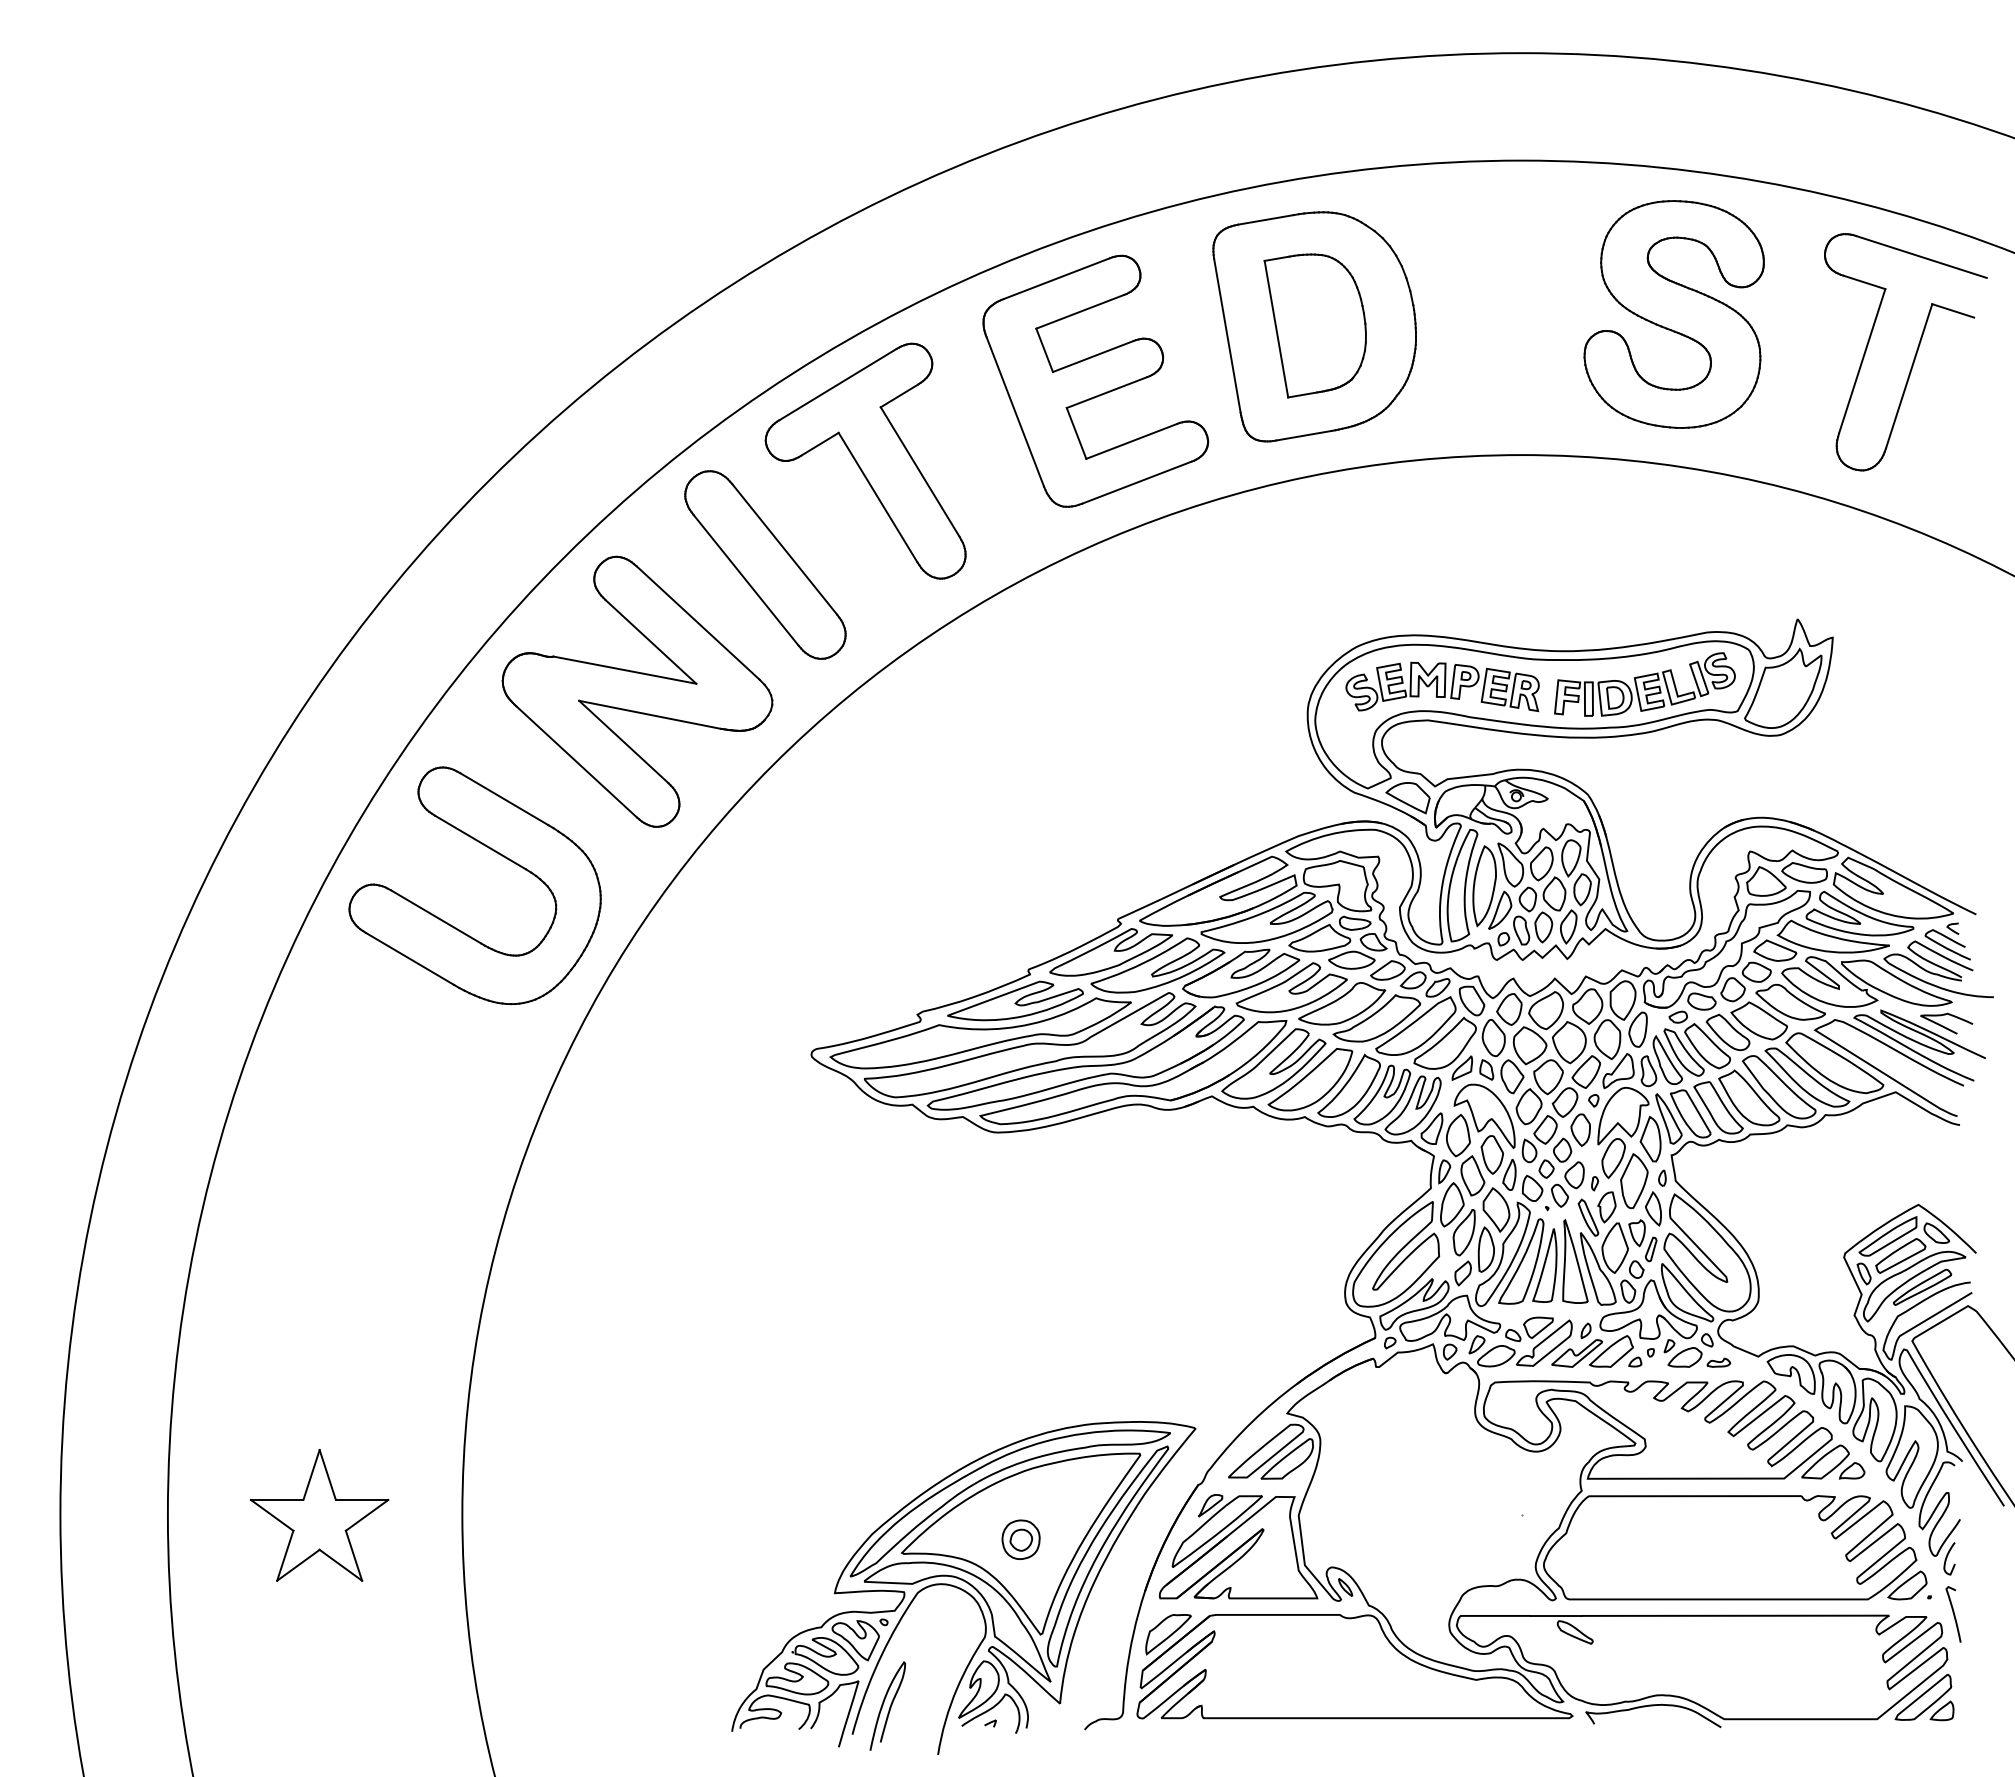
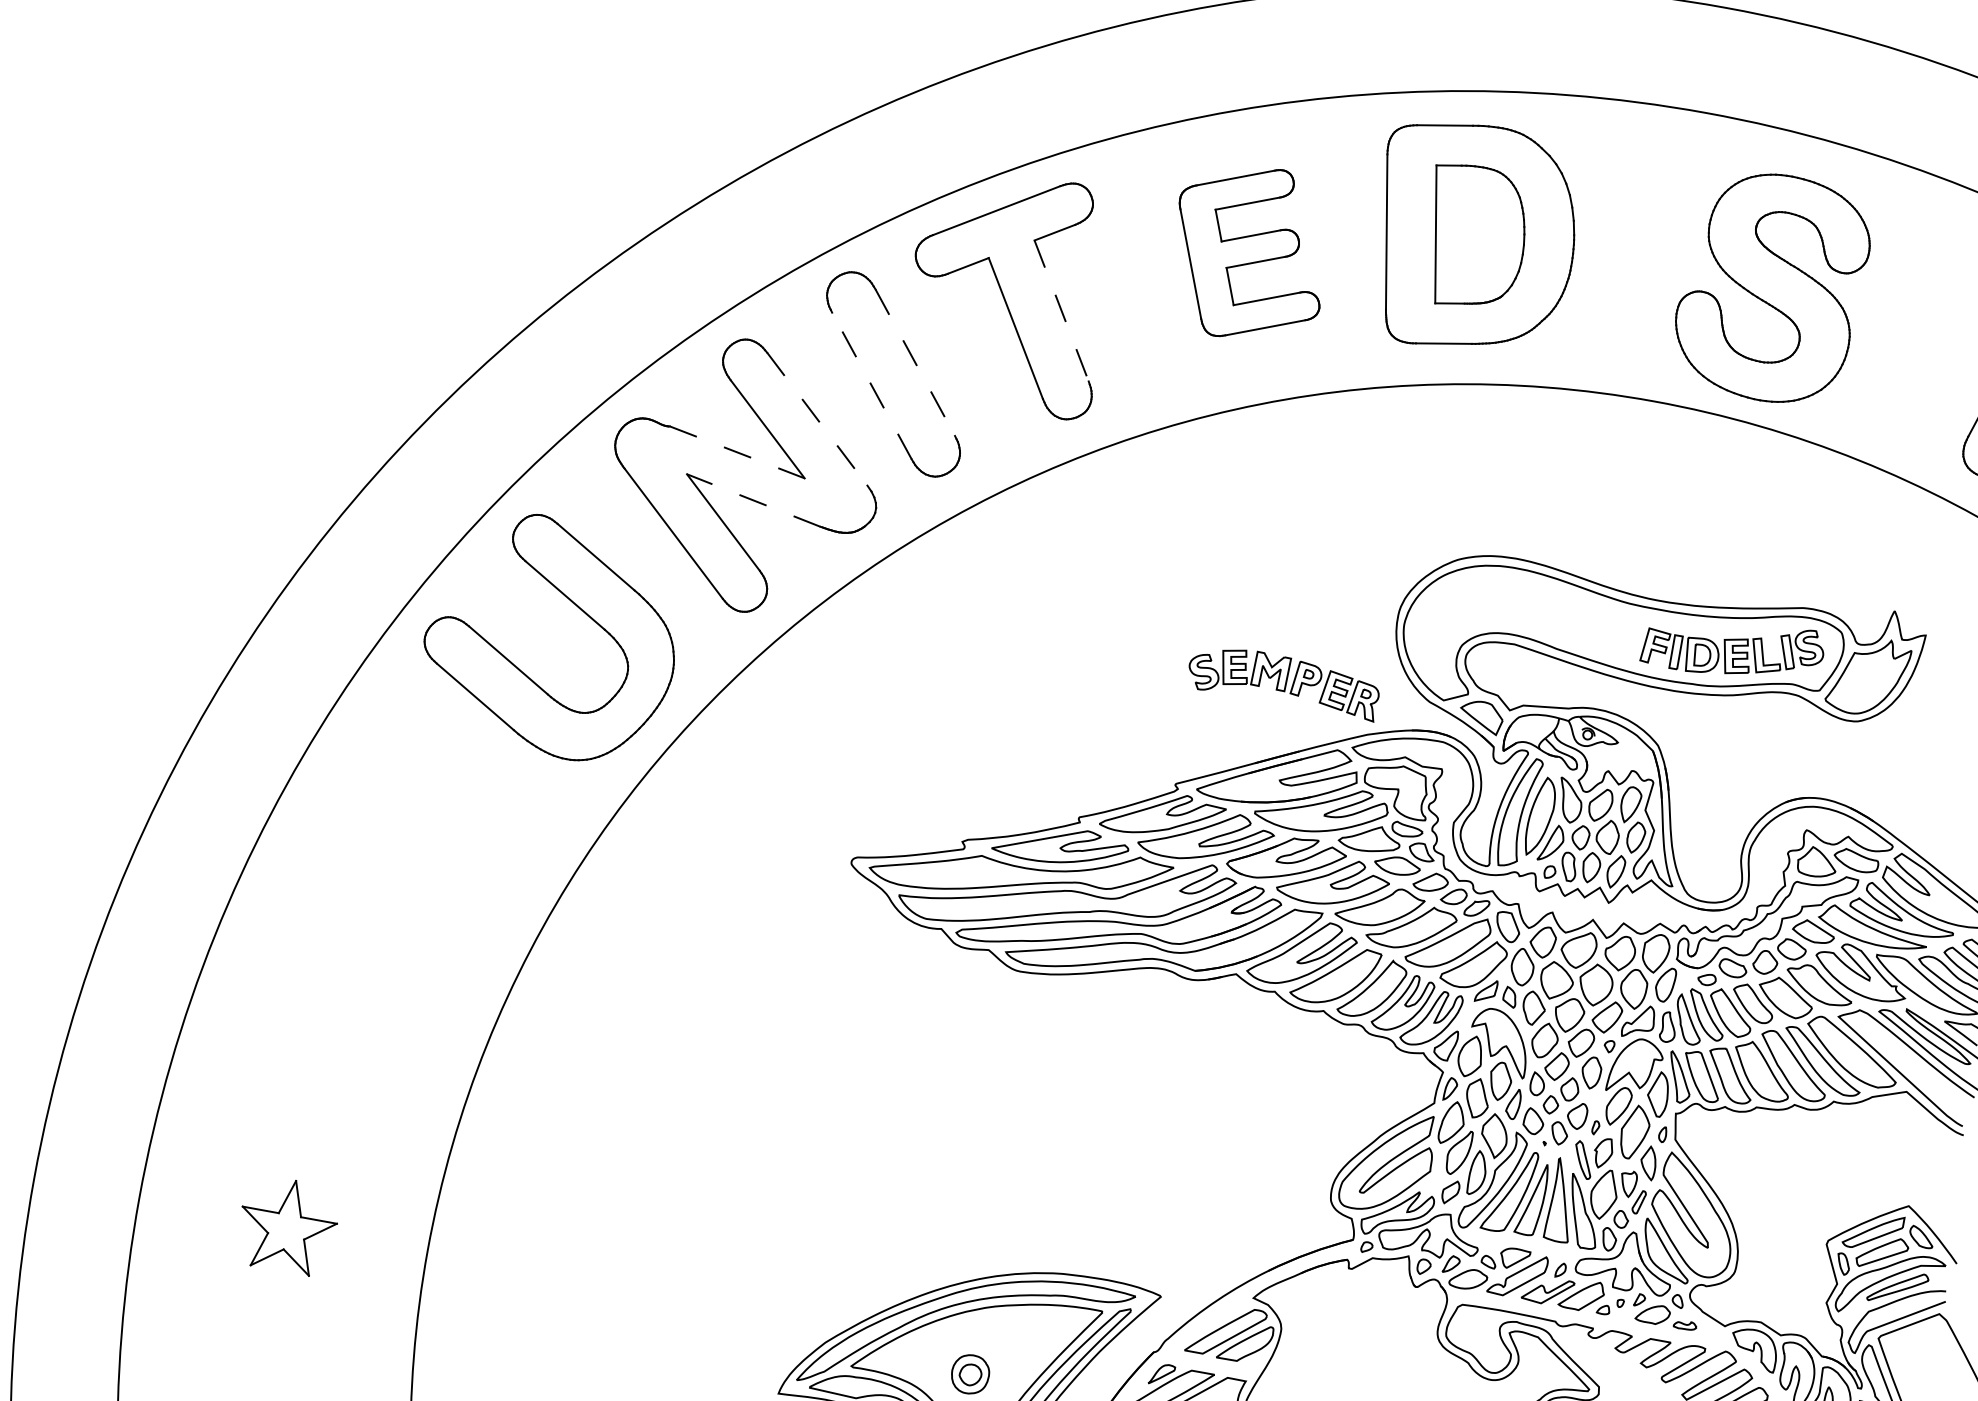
part: (1673, 314) -> (1771, 287), moved
part: (1095, 380) -> (1249, 252), size x0.7
line: (920, 472) -> (1061, 311), solid -> dashed
line: (784, 549) -> (914, 362), solid -> dashed
line: (746, 580) -> (872, 386), solid -> dashed
line: (698, 622) -> (817, 418), solid -> dashed
line: (624, 670) -> (736, 452), solid -> dashed
part: (1442, 686) -> (1284, 680), moved
line: (649, 714) -> (753, 500), solid -> dashed
part: (319, 1515) -> (287, 1225), size x0.7

